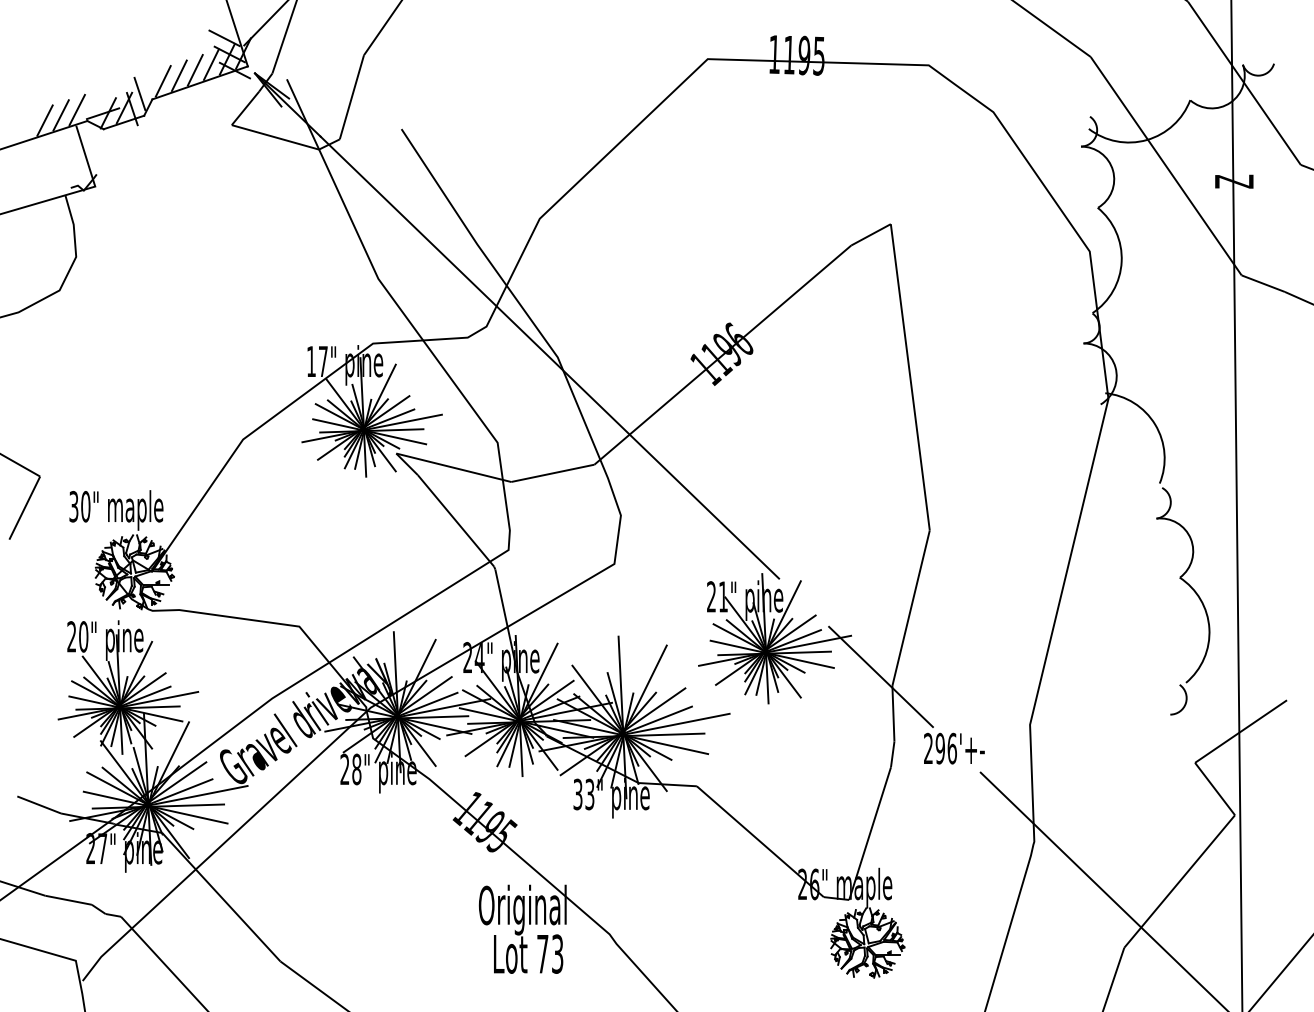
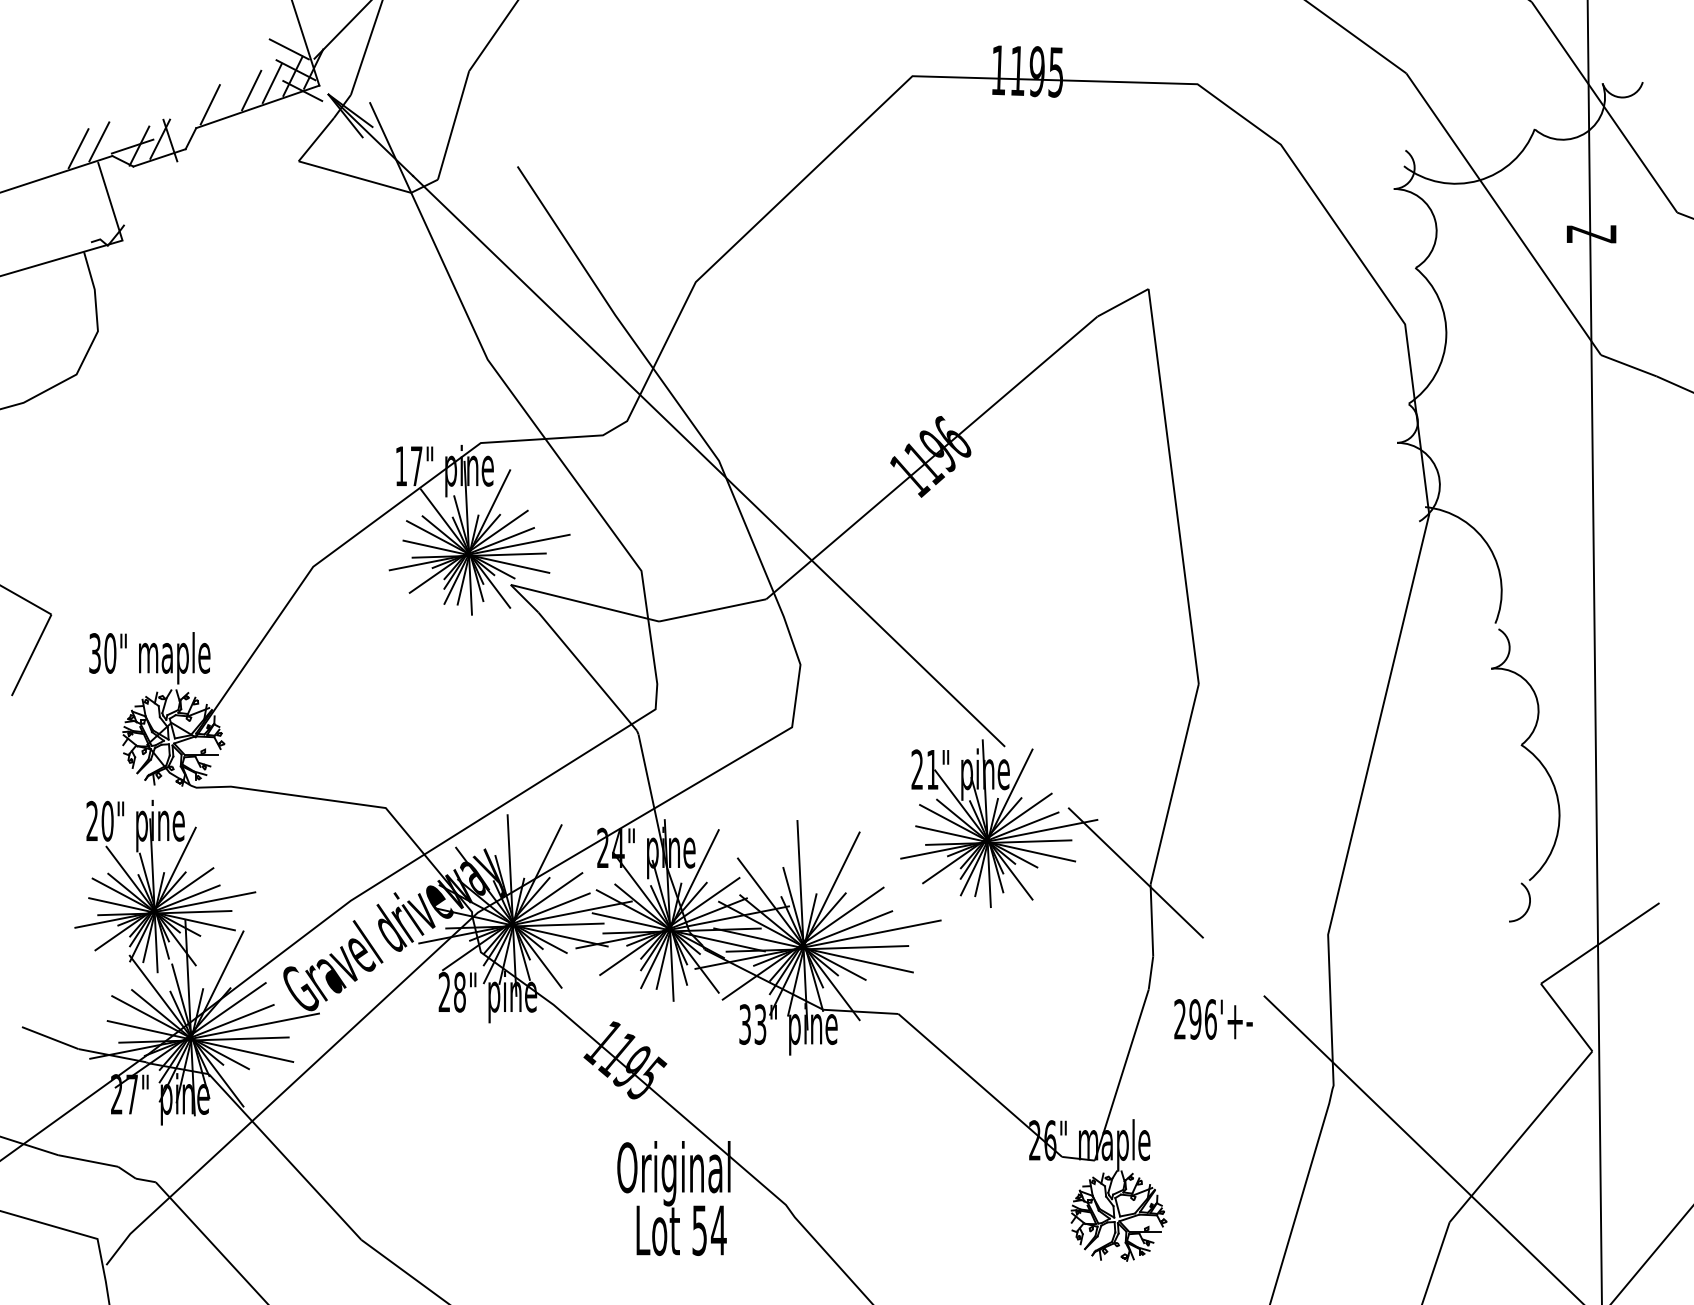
line: (178, 75) -> (230, 97), removed
line: (140, 93) -> (180, 120), removed
line: (44, 119) -> (57, 154), removed
text: (954, 748) -> (1213, 1019), moved
text: (550, 954) -> (709, 1230), 73 -> 54

